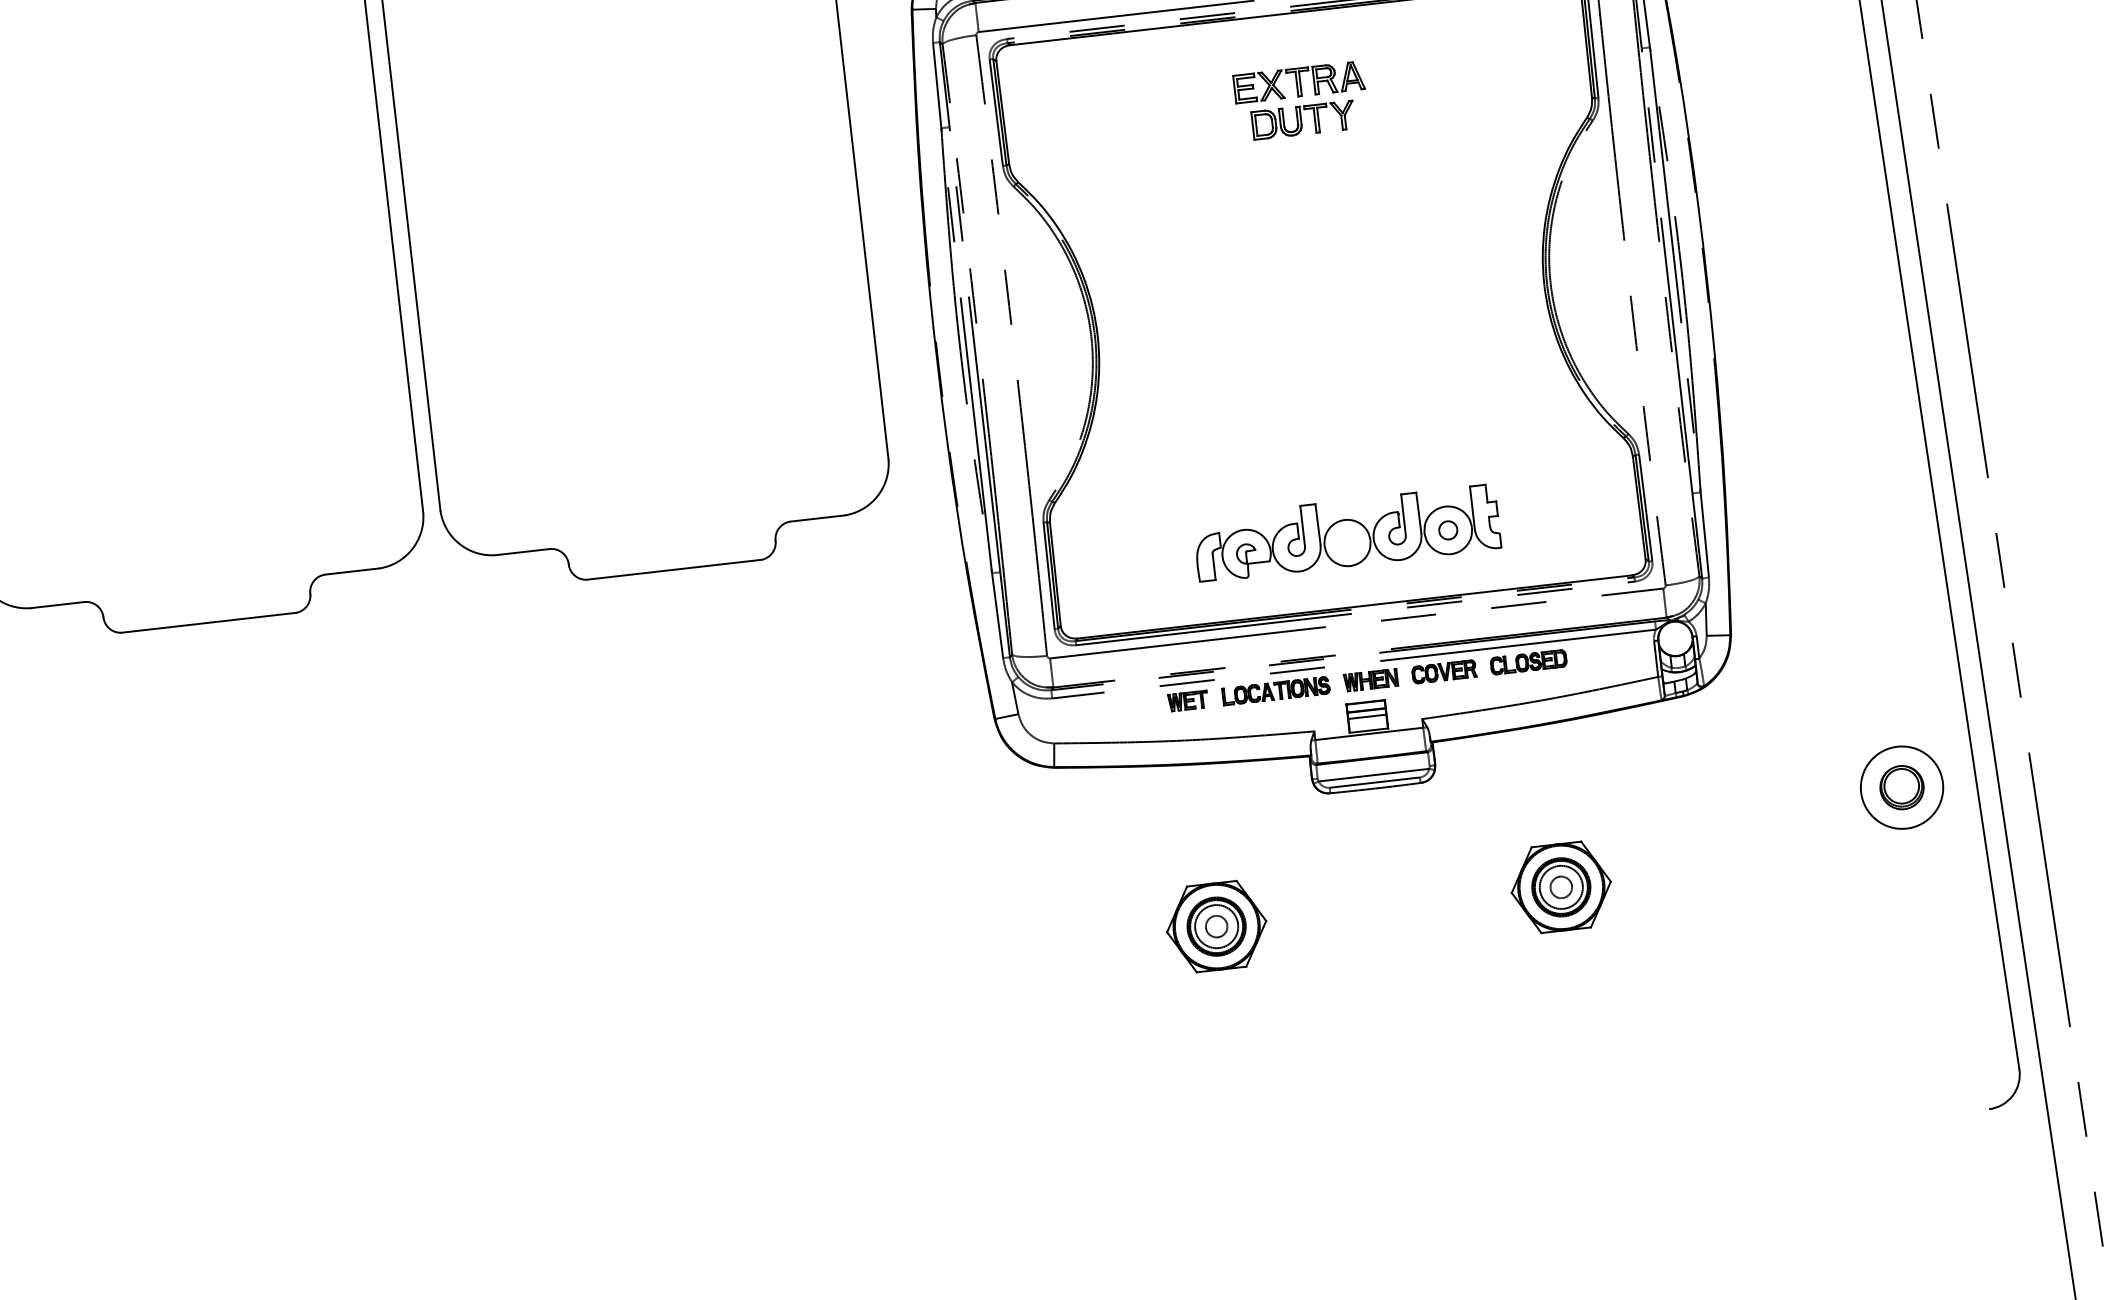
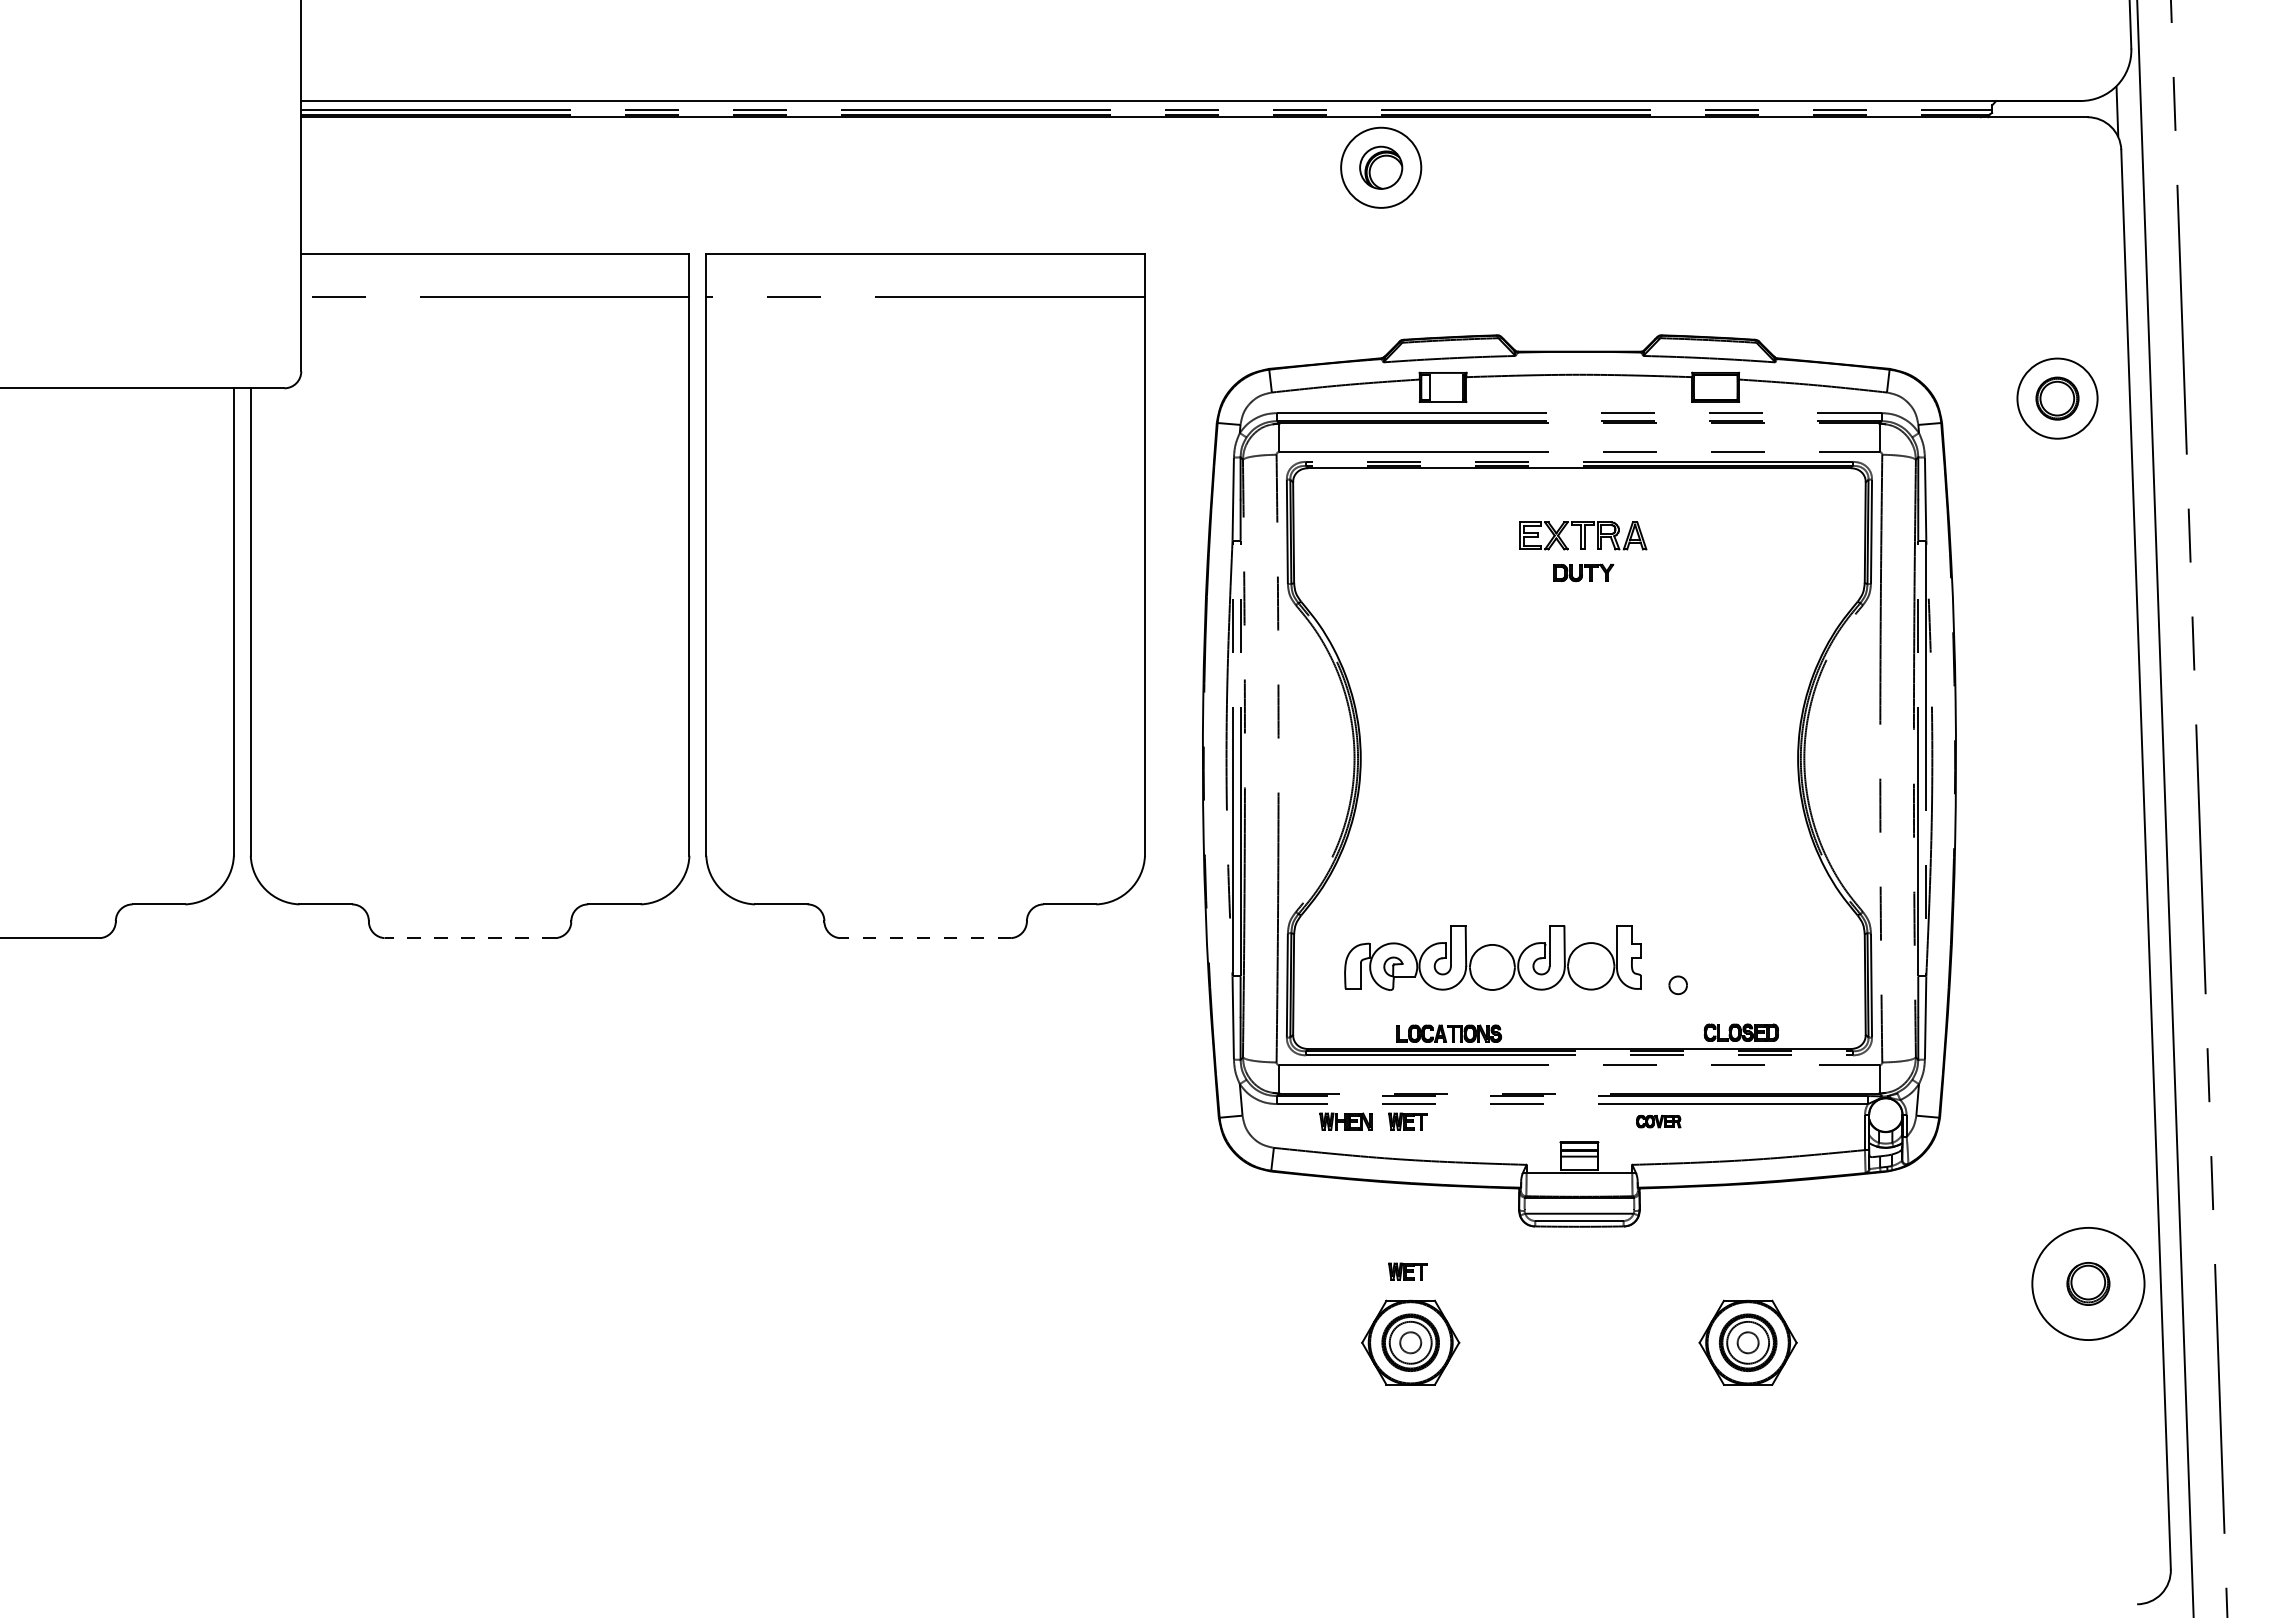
part: (1303, 119) -> (1583, 572), size x0.6
part: (1346, 532) -> (1492, 957), moved
line: (674, 570) -> (925, 938), solid -> dashed
line: (208, 623) -> (469, 938), solid -> dashed
part: (1527, 662) -> (1740, 1032), moved
part: (1444, 671) -> (1658, 1121), size x0.7
part: (1370, 680) -> (1345, 1121), moved
part: (1275, 690) -> (1448, 1033), moved
circle: (1902, 787) -> (2088, 1283), size x1.4
part: (1205, 854) -> (1407, 1271), added

